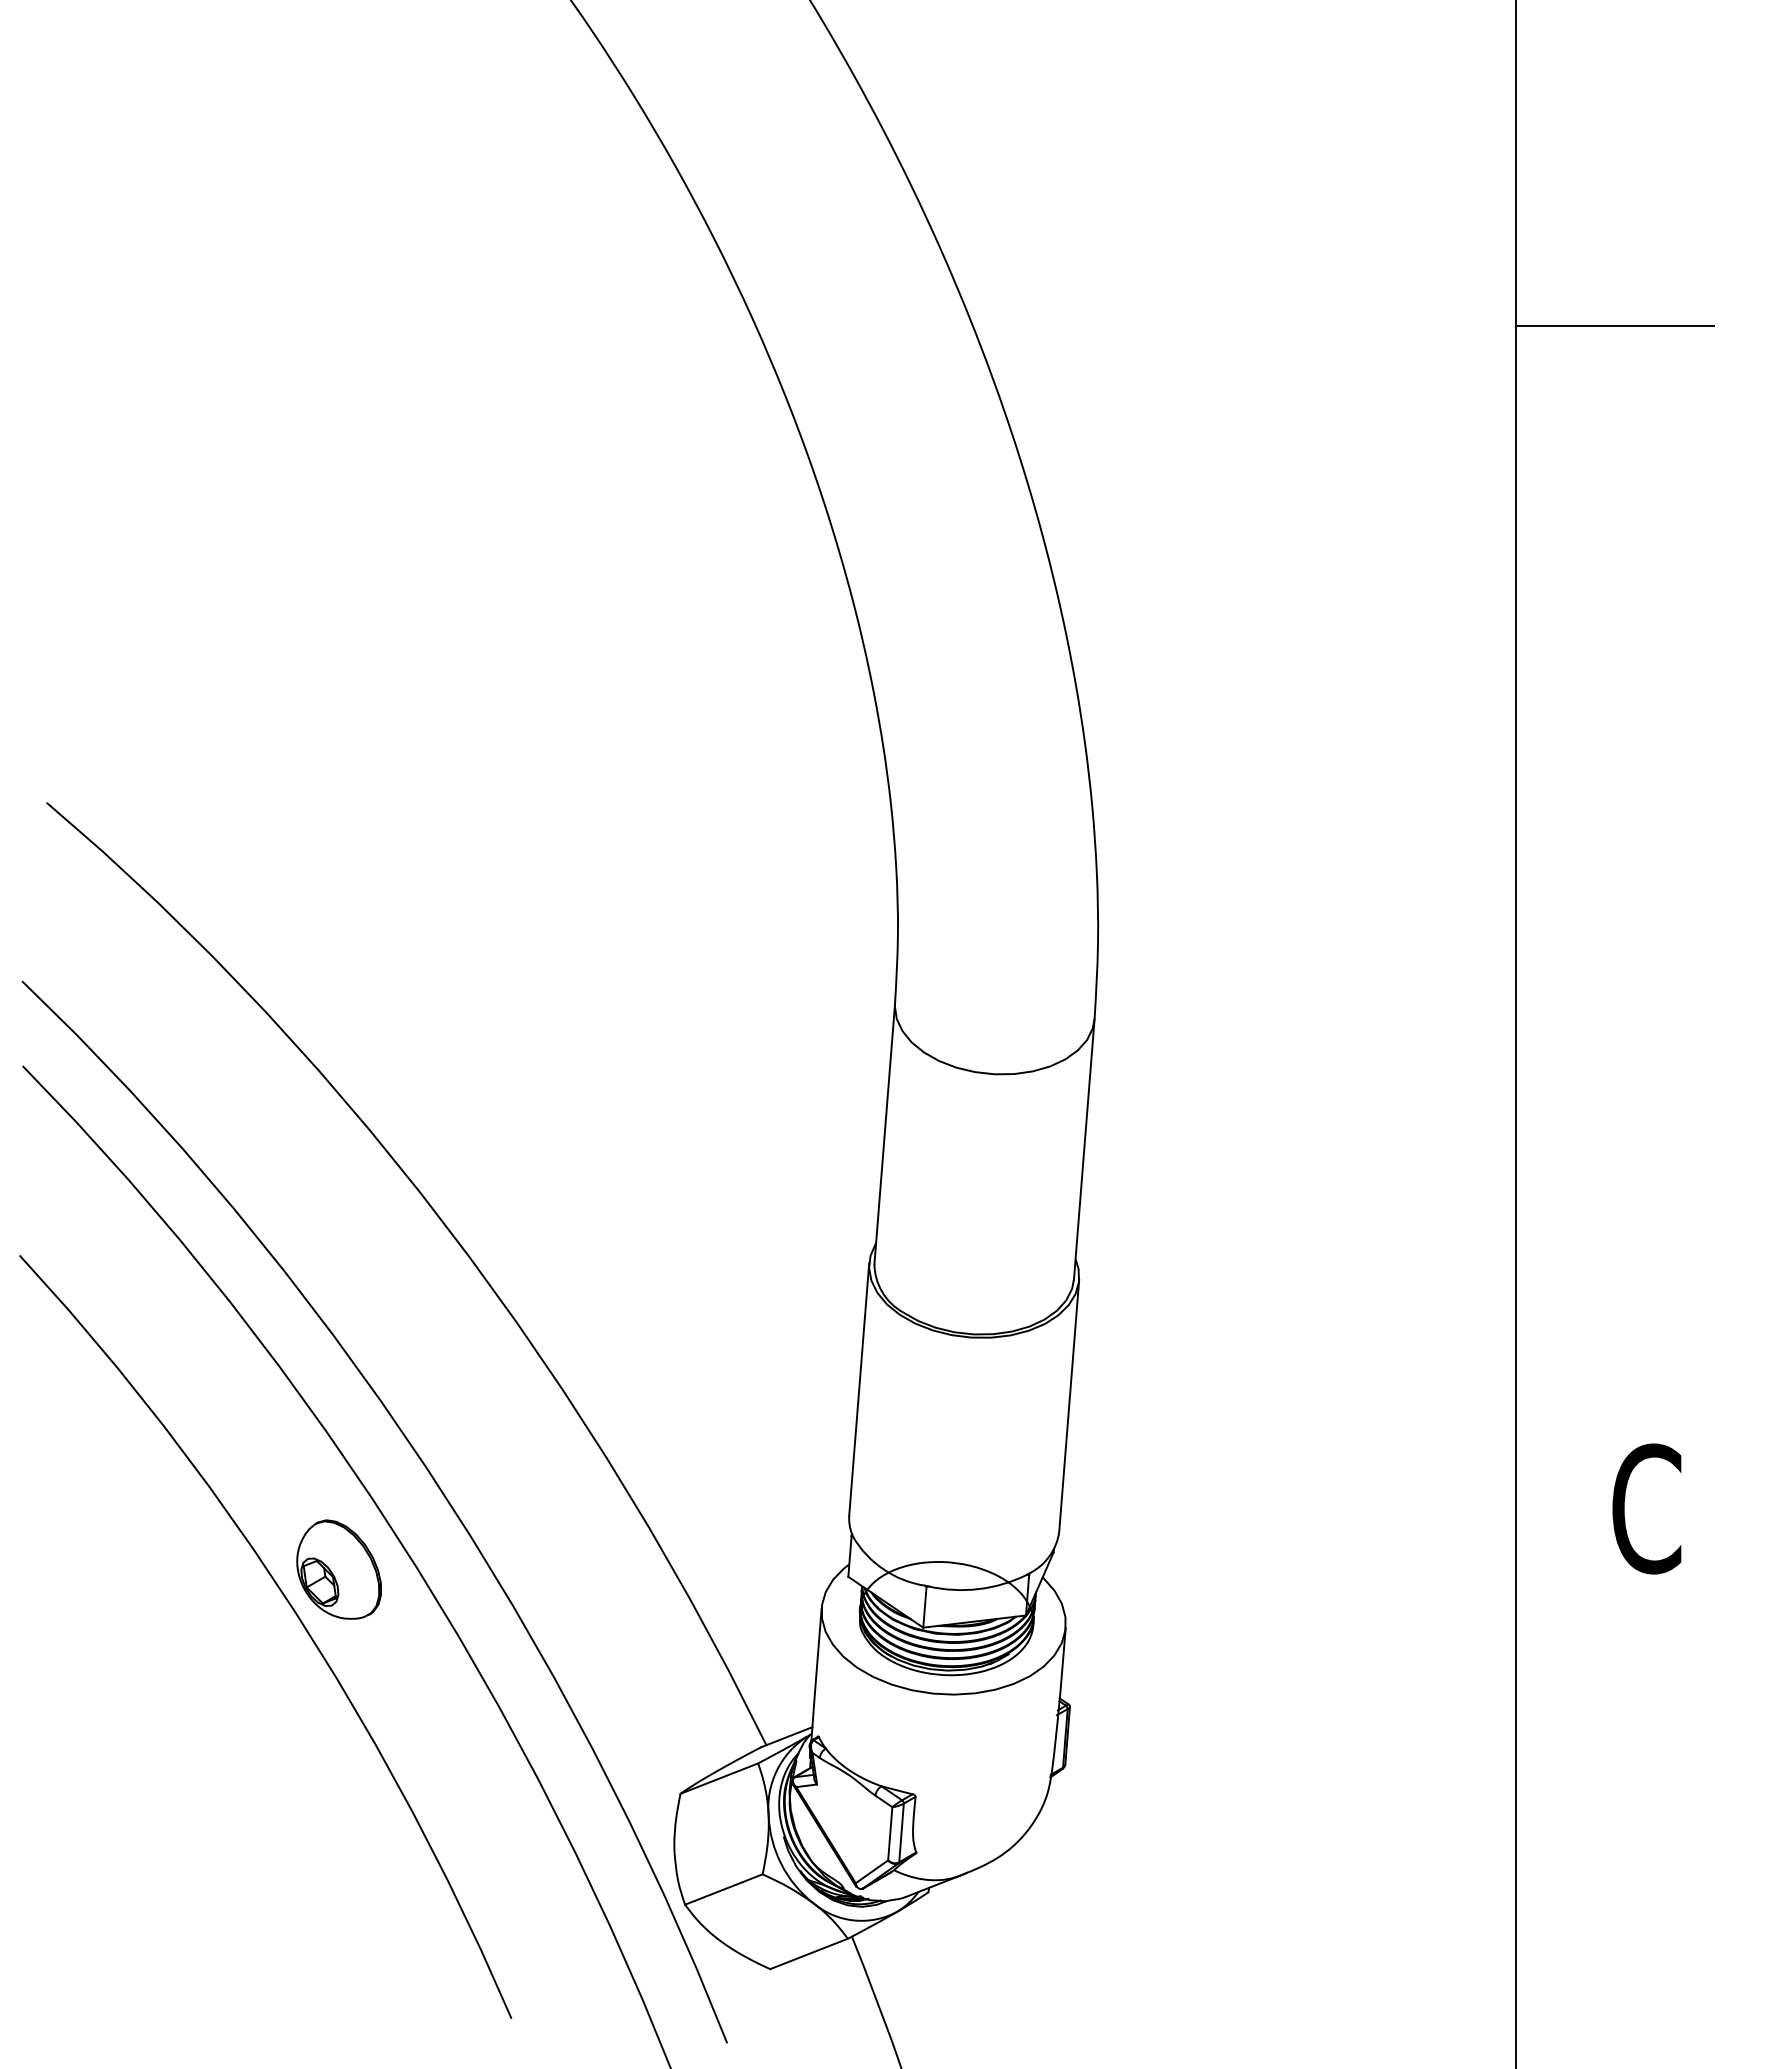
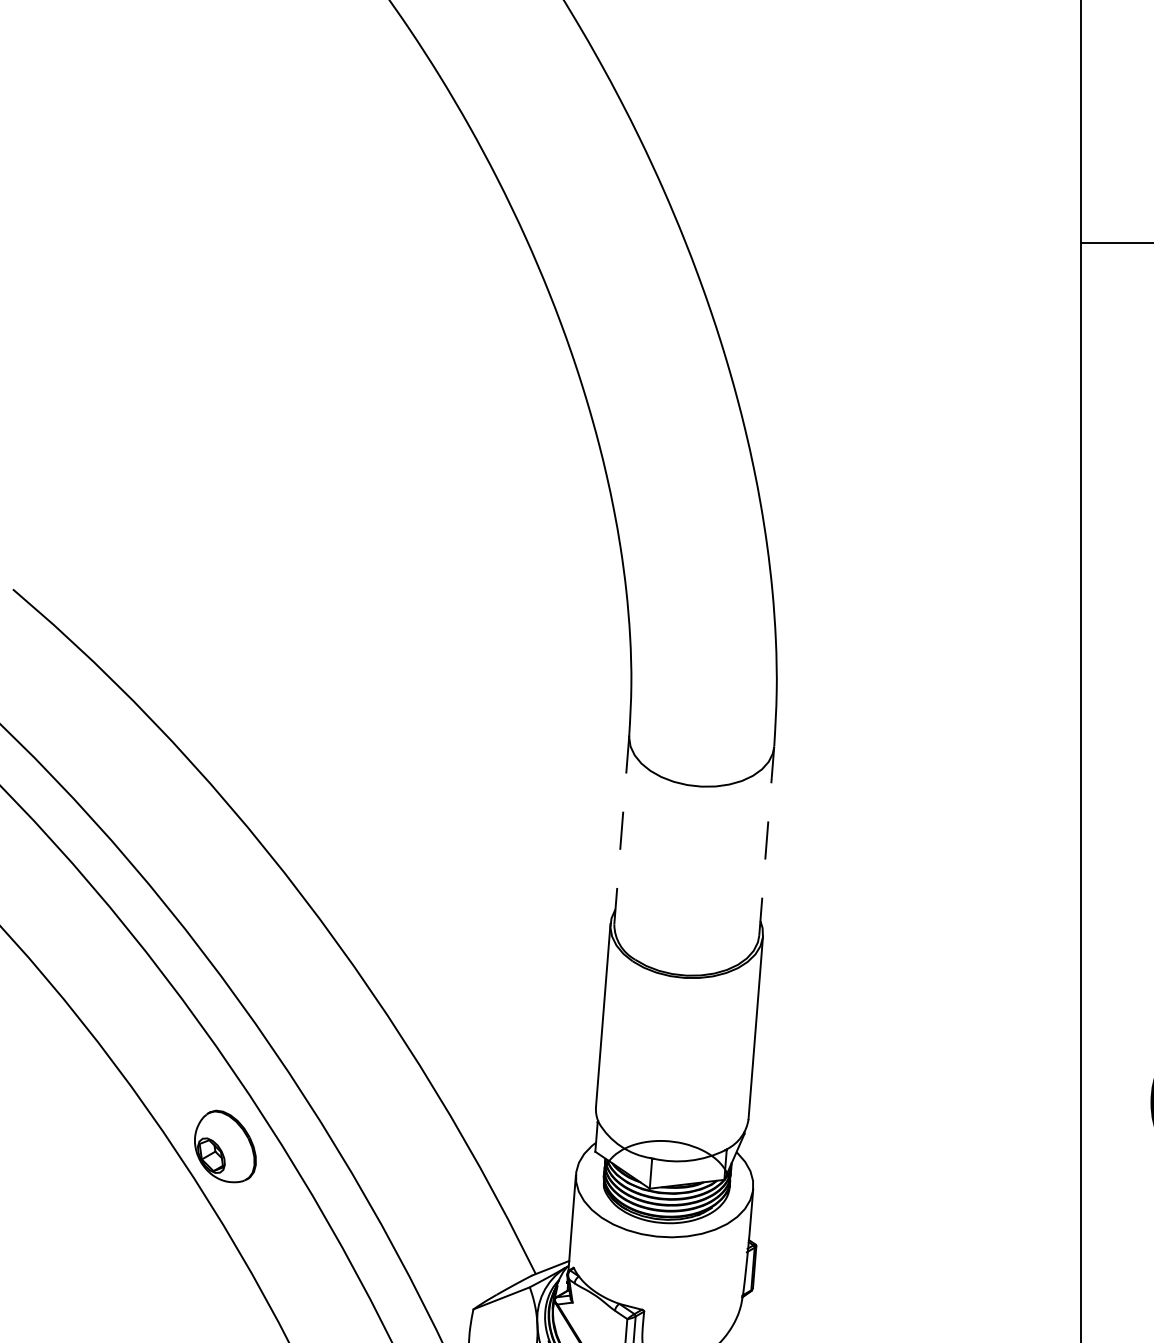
line: (884, 1134) -> (621, 830), solid -> dashed
line: (1084, 1149) -> (766, 841), solid -> dashed

